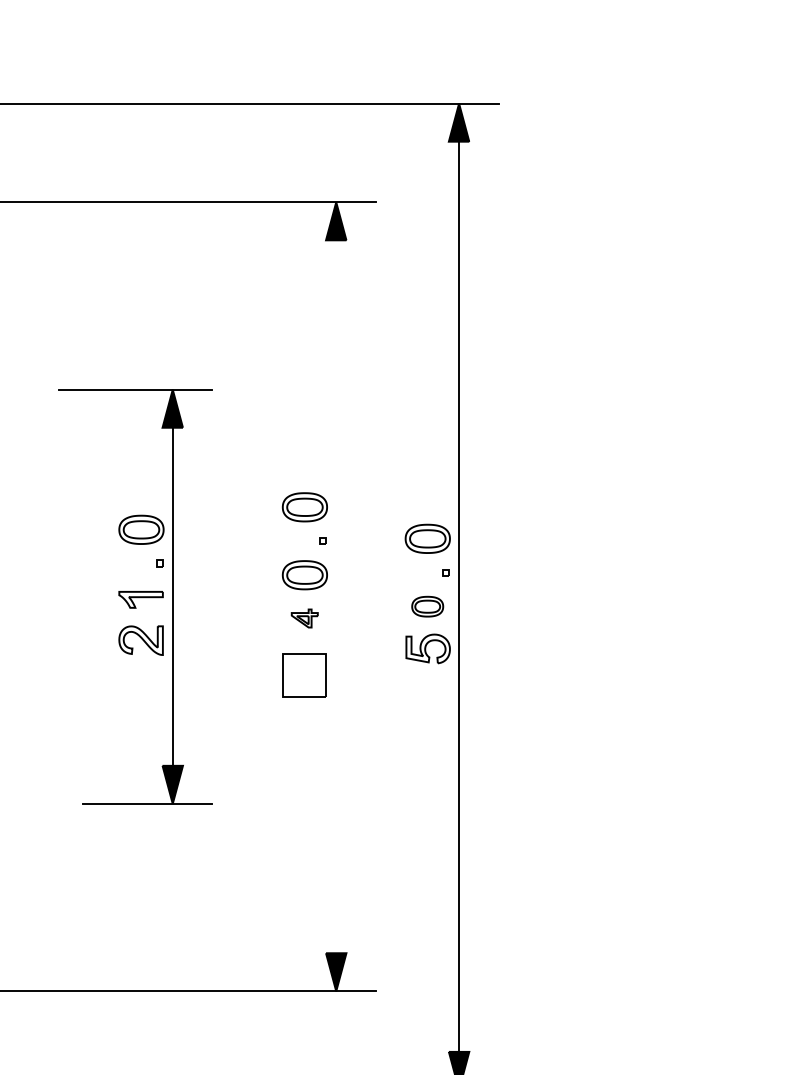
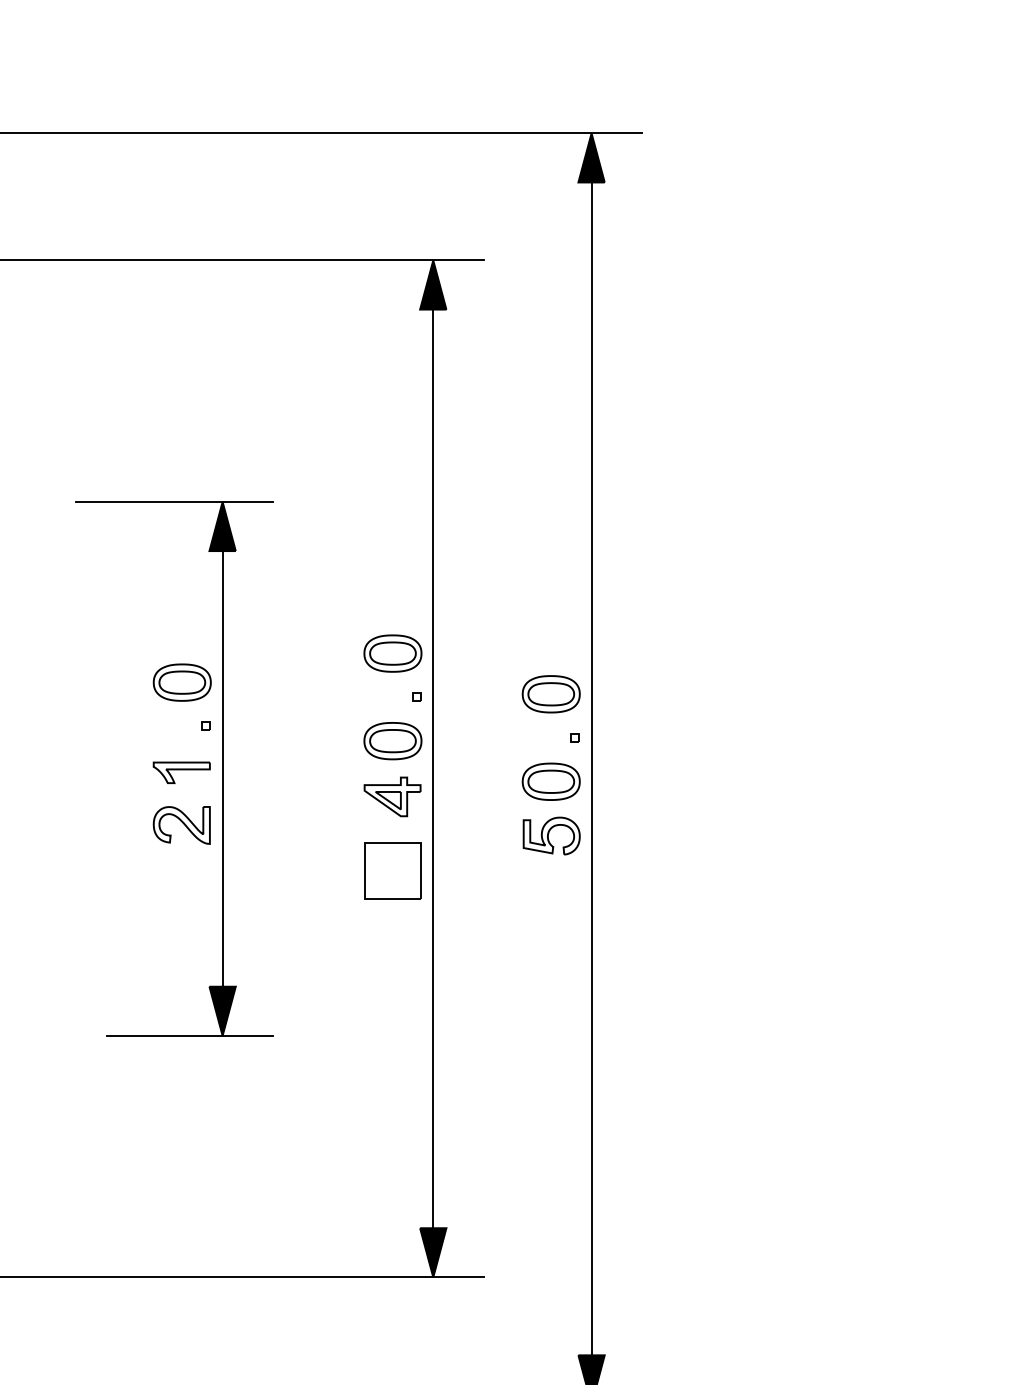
line: (336, 596) -> (433, 768), added
part: (427, 606) -> (550, 781), size x1.43
part: (304, 618) -> (392, 796), size x1.67

